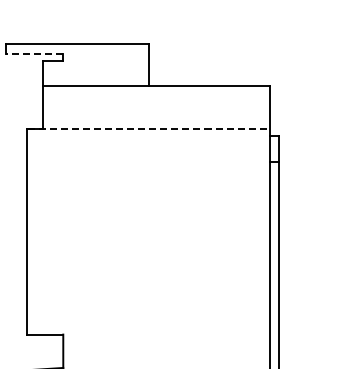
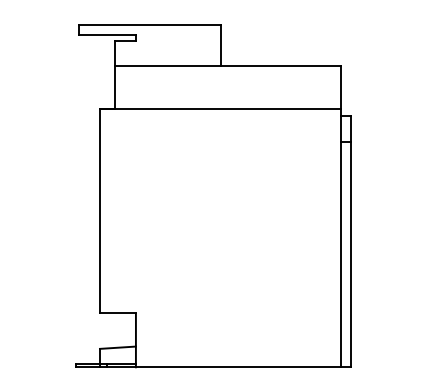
line: (34, 54) -> (107, 34), dashed -> solid
line: (148, 129) -> (220, 109), dashed -> solid

